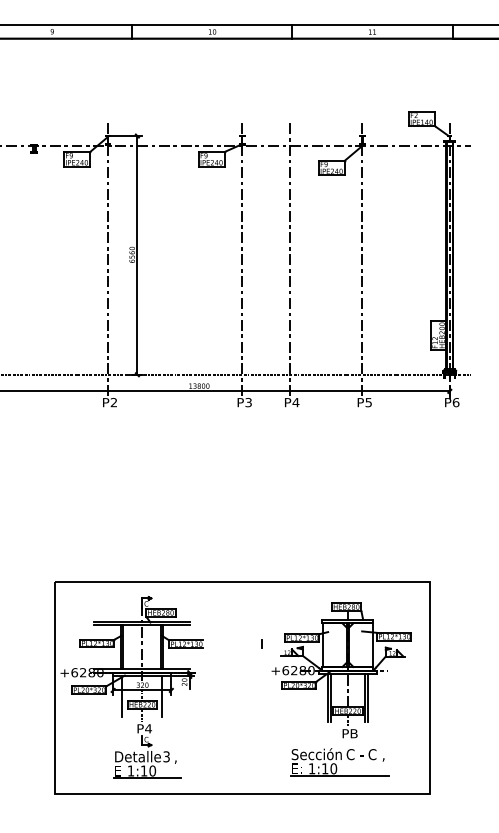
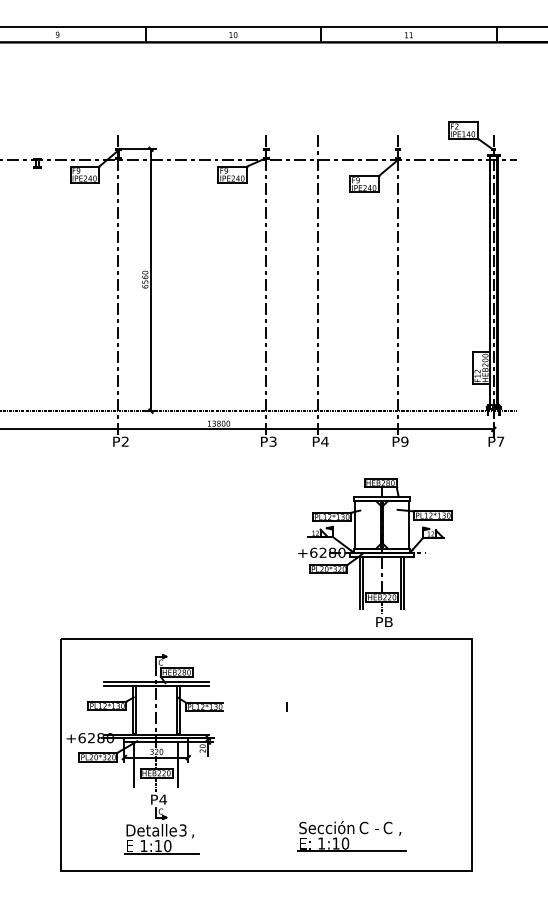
text: (368, 402) -> (404, 441), P5 -> P9
text: (455, 402) -> (500, 441), P6 -> P7
part: (341, 670) -> (375, 552), moved
part: (339, 761) -> (351, 835), moved

